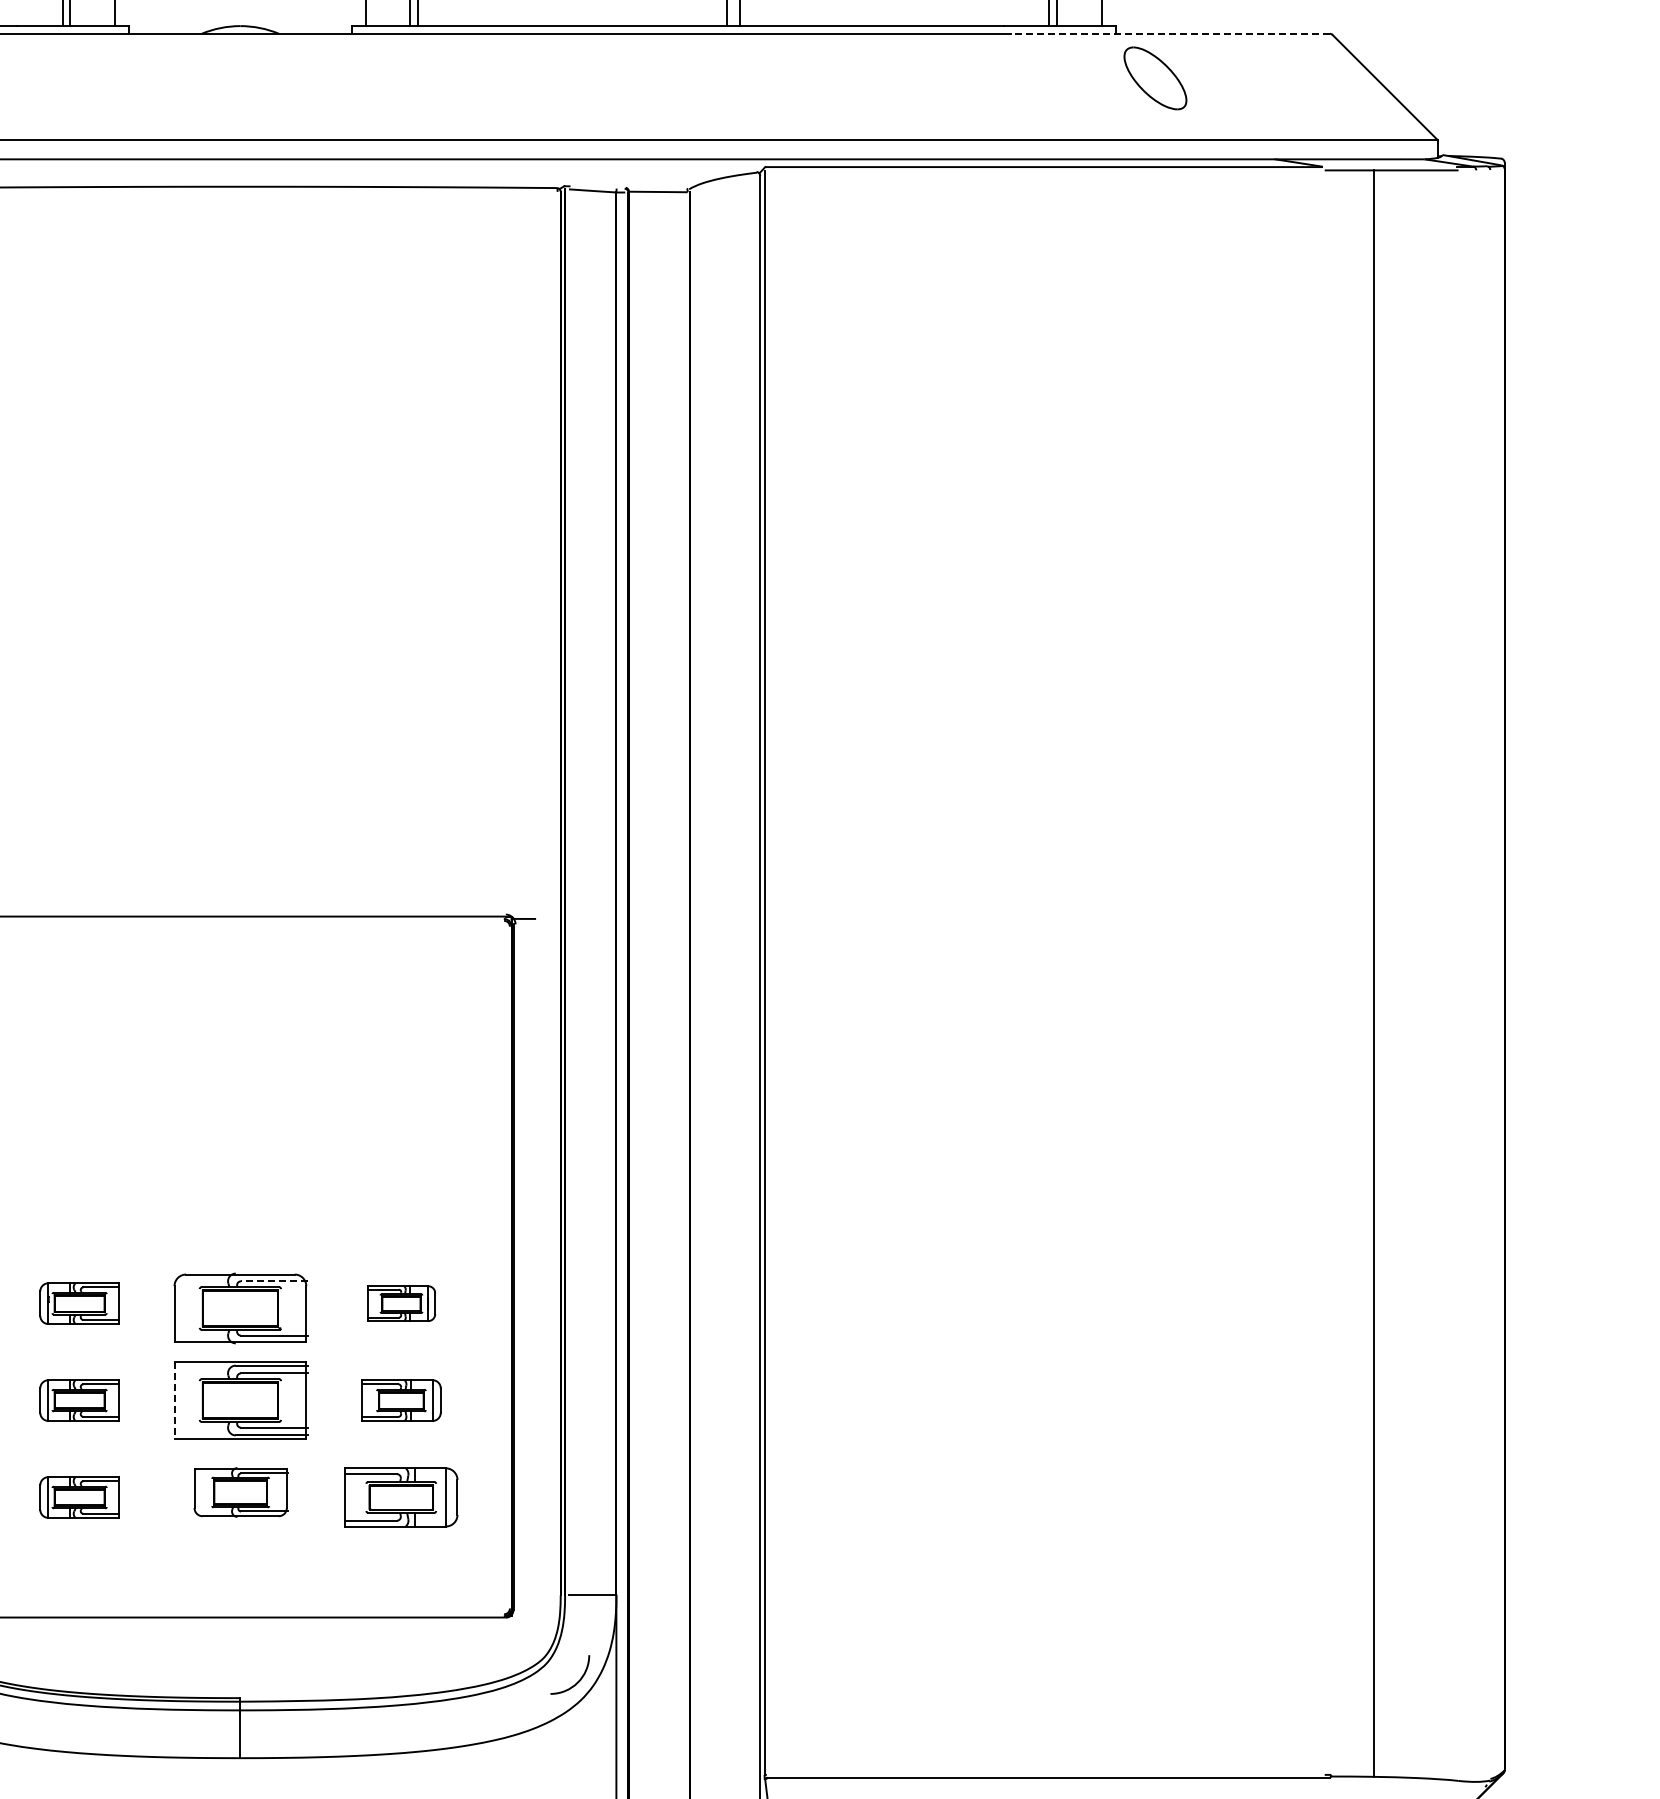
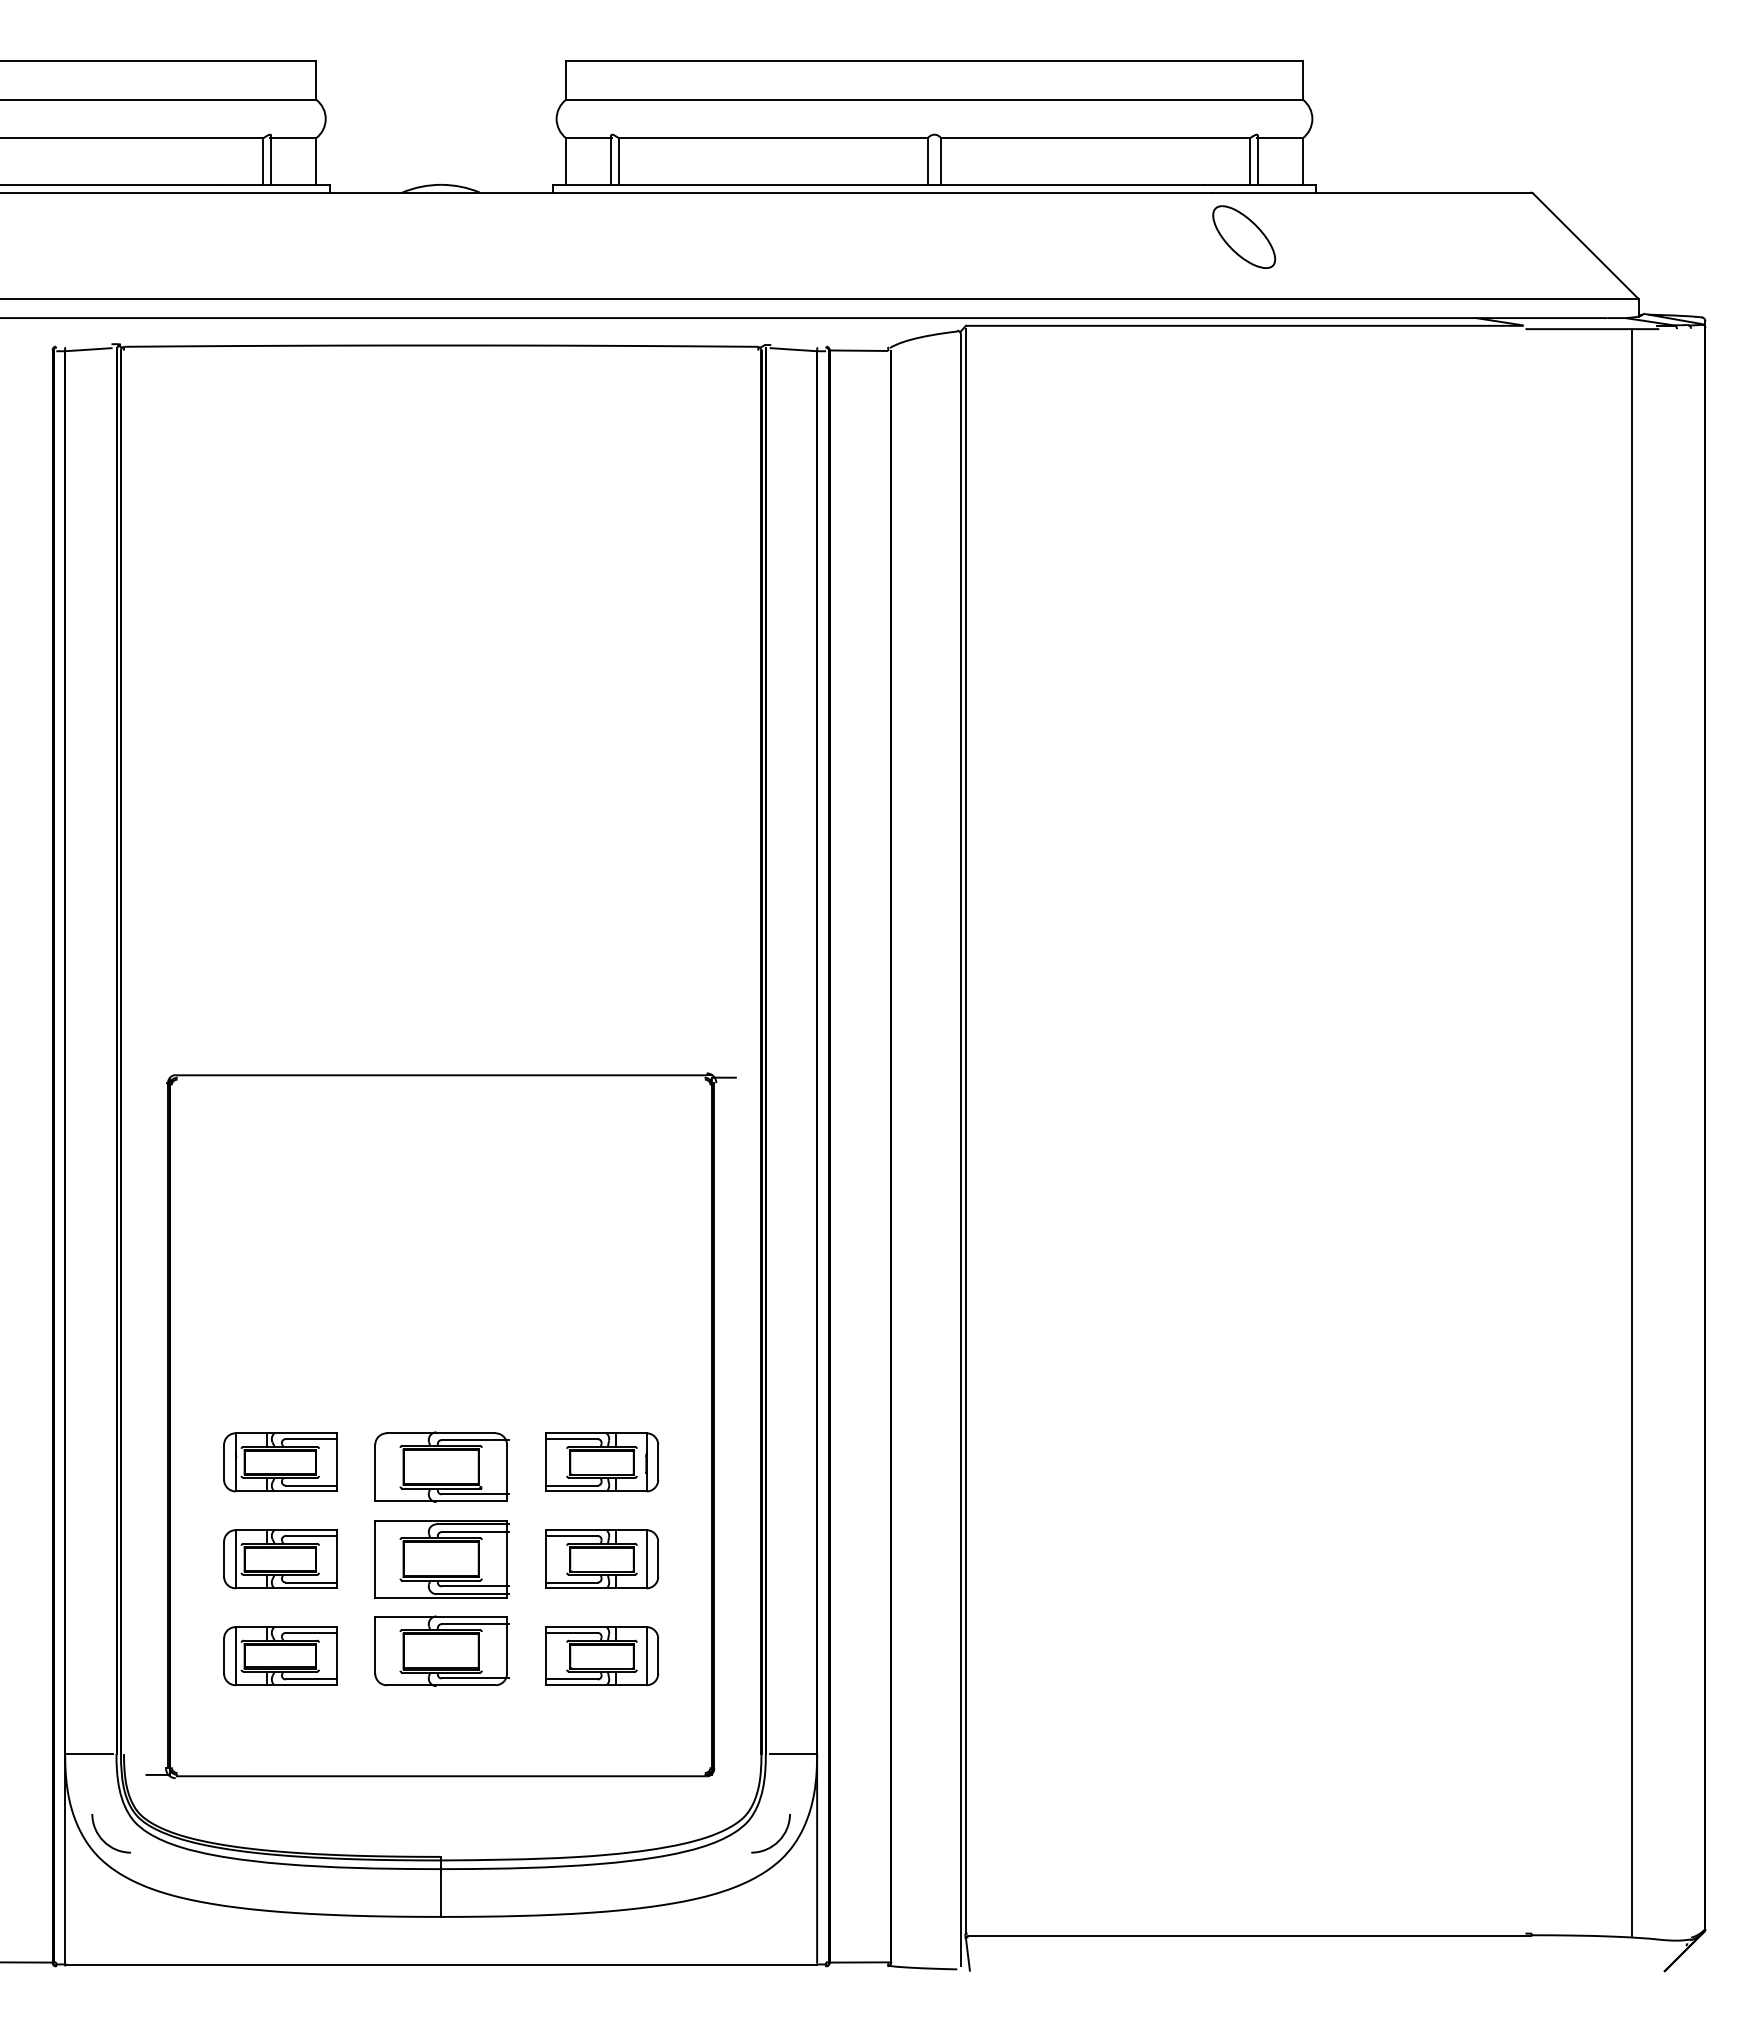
line: (1170, 33) -> (1371, 192), dashed -> solid
part: (1155, 77) -> (1244, 236), moved
line: (1373, 973) -> (1631, 1132), moved
line: (274, 1281) -> (475, 1440), dashed -> solid
part: (79, 1303) -> (280, 1462), size x1.43
part: (401, 1303) -> (602, 1462), size x1.67
part: (79, 1400) -> (280, 1559), size x1.43
line: (174, 1400) -> (375, 1559), dashed -> solid
part: (401, 1400) -> (602, 1559), size x1.43
part: (240, 1491) -> (441, 1650), size x1.43
part: (79, 1497) -> (280, 1656), size x1.43

